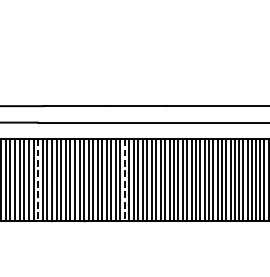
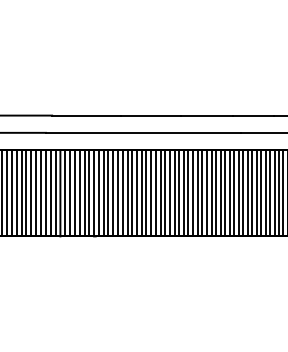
line: (37, 180) -> (45, 193), dashed -> solid
line: (124, 180) -> (136, 193), dashed -> solid

